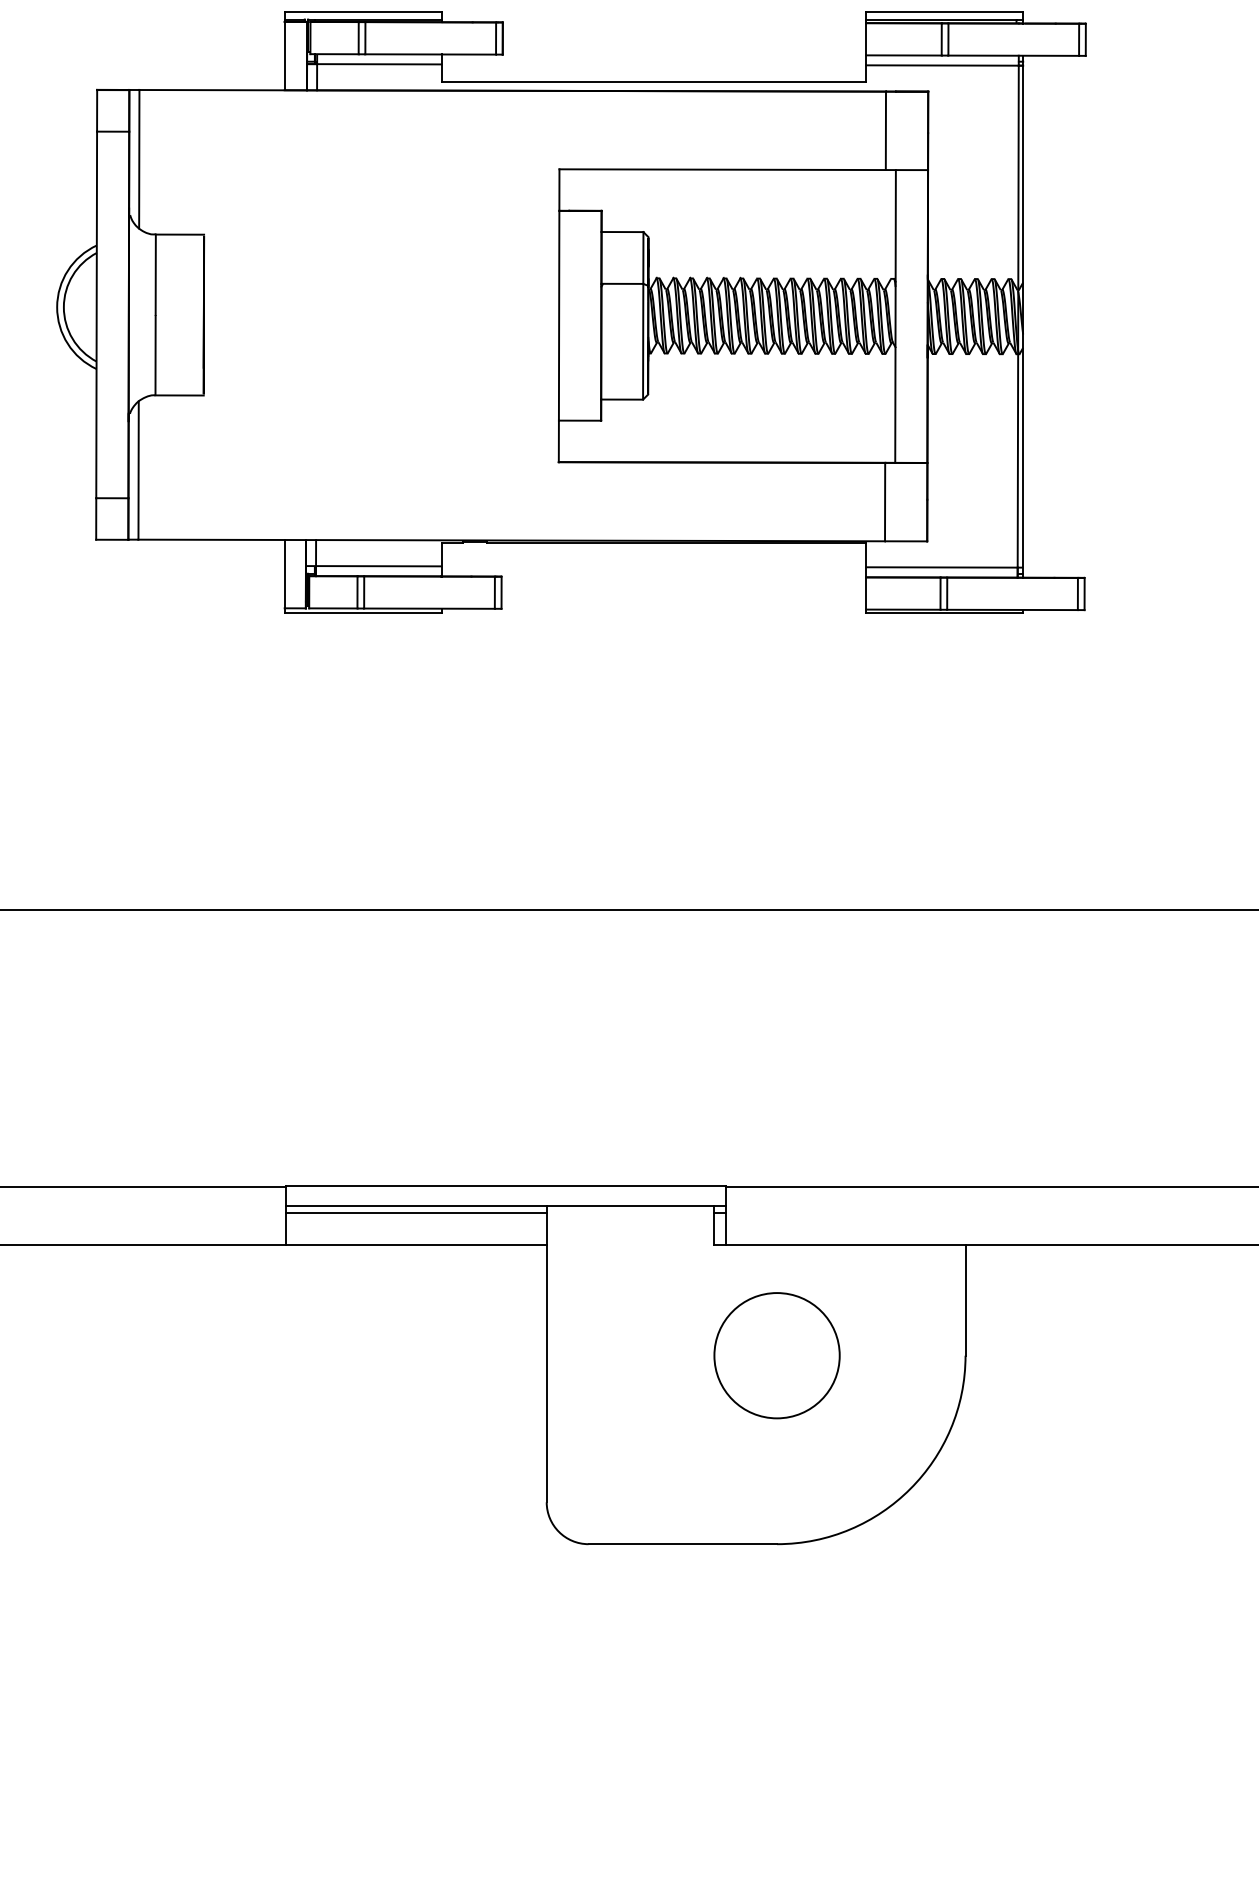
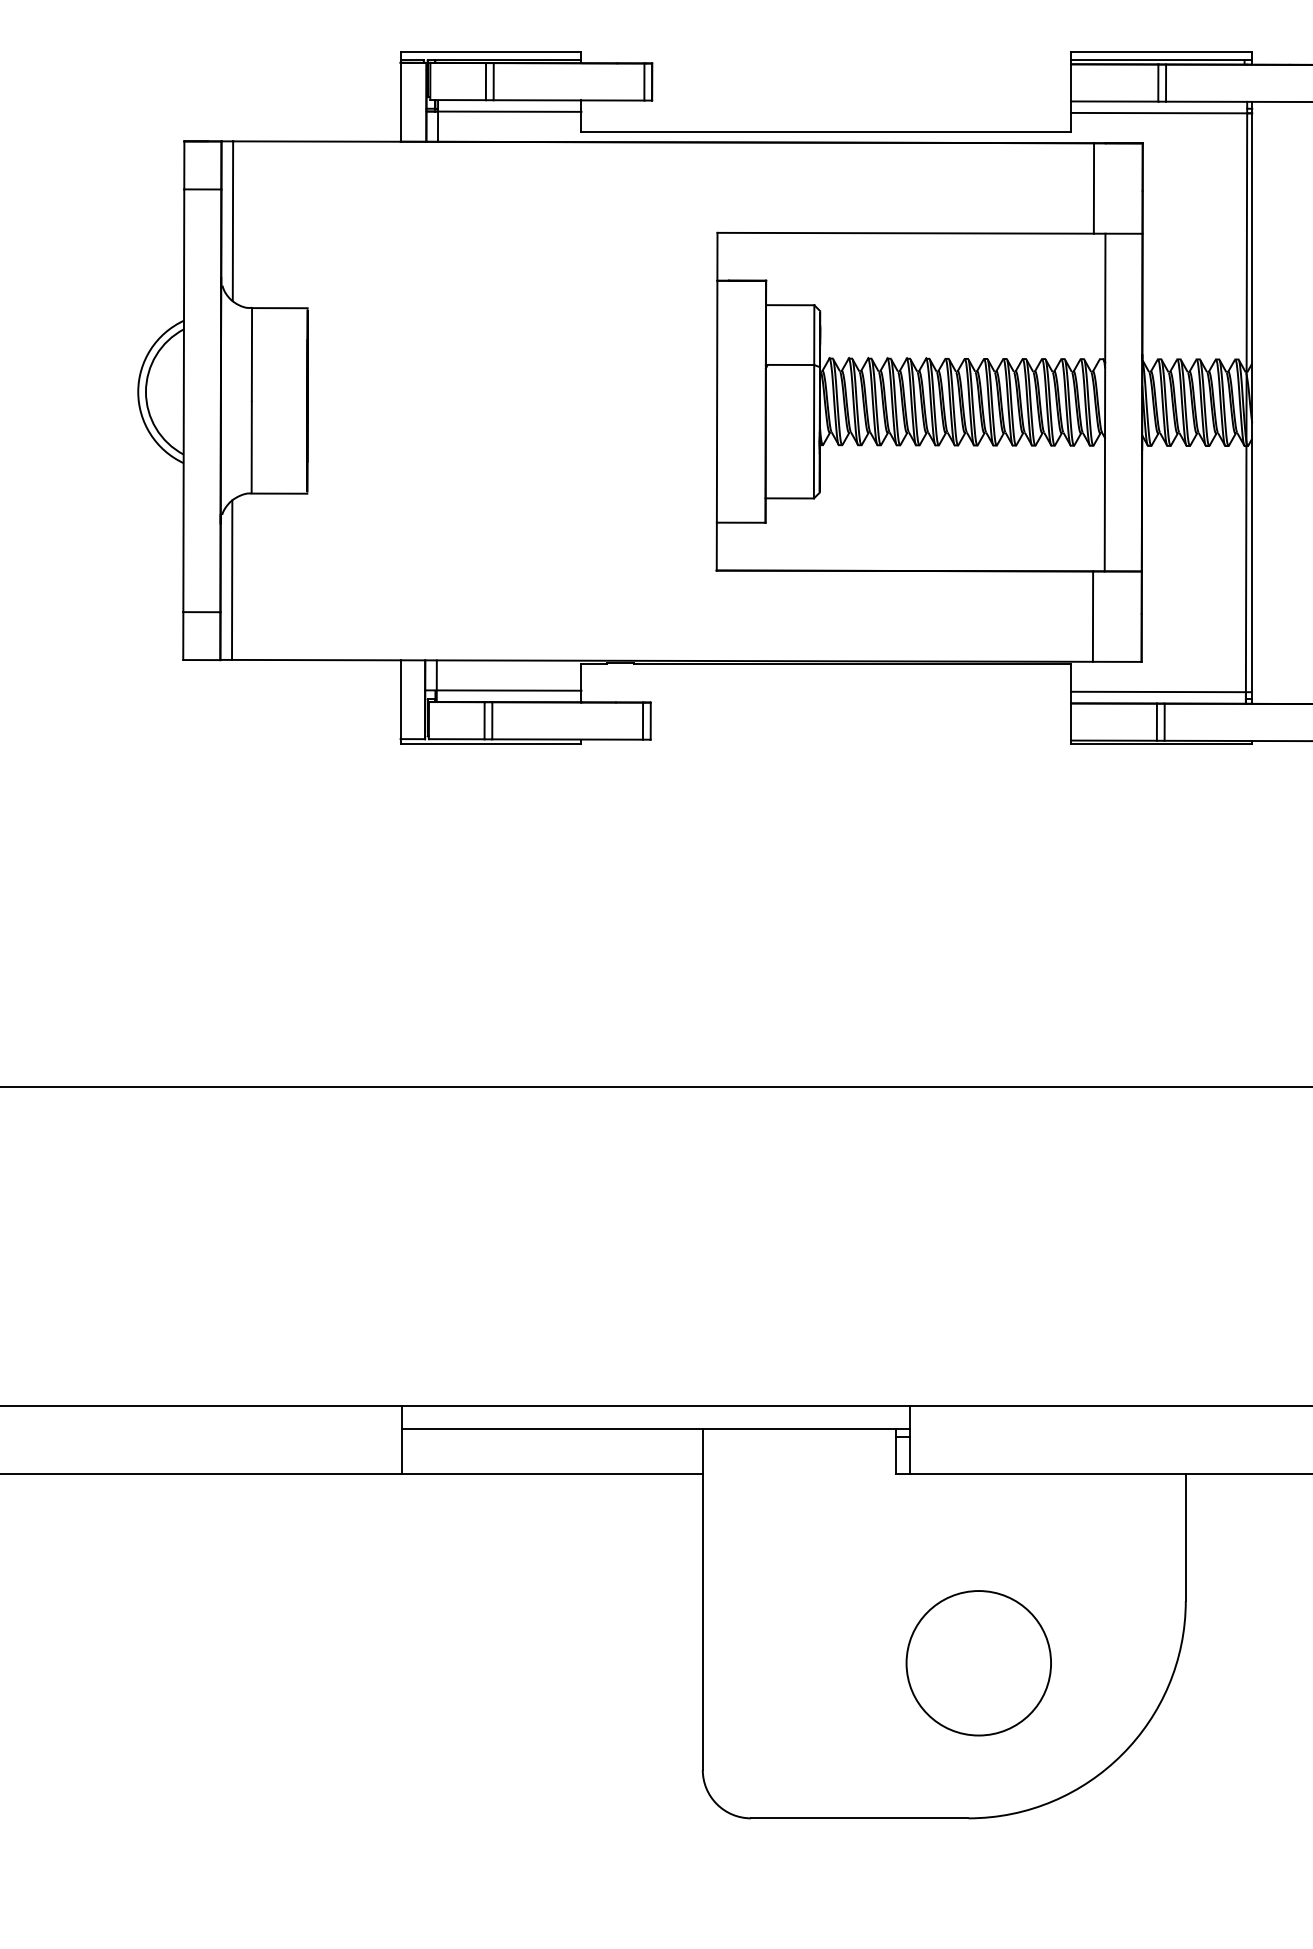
line: (416, 1213) -> (552, 1437), removed
circle: (776, 1355) -> (978, 1663), moved

